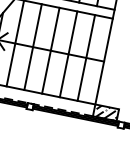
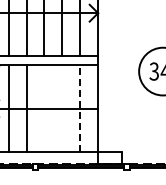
line: (50, 50) -> (44, 108), removed
line: (68, 54) -> (62, 108), removed
line: (86, 57) -> (80, 108), solid -> dashed
hatch: (106, 112) -> (110, 157), removed

